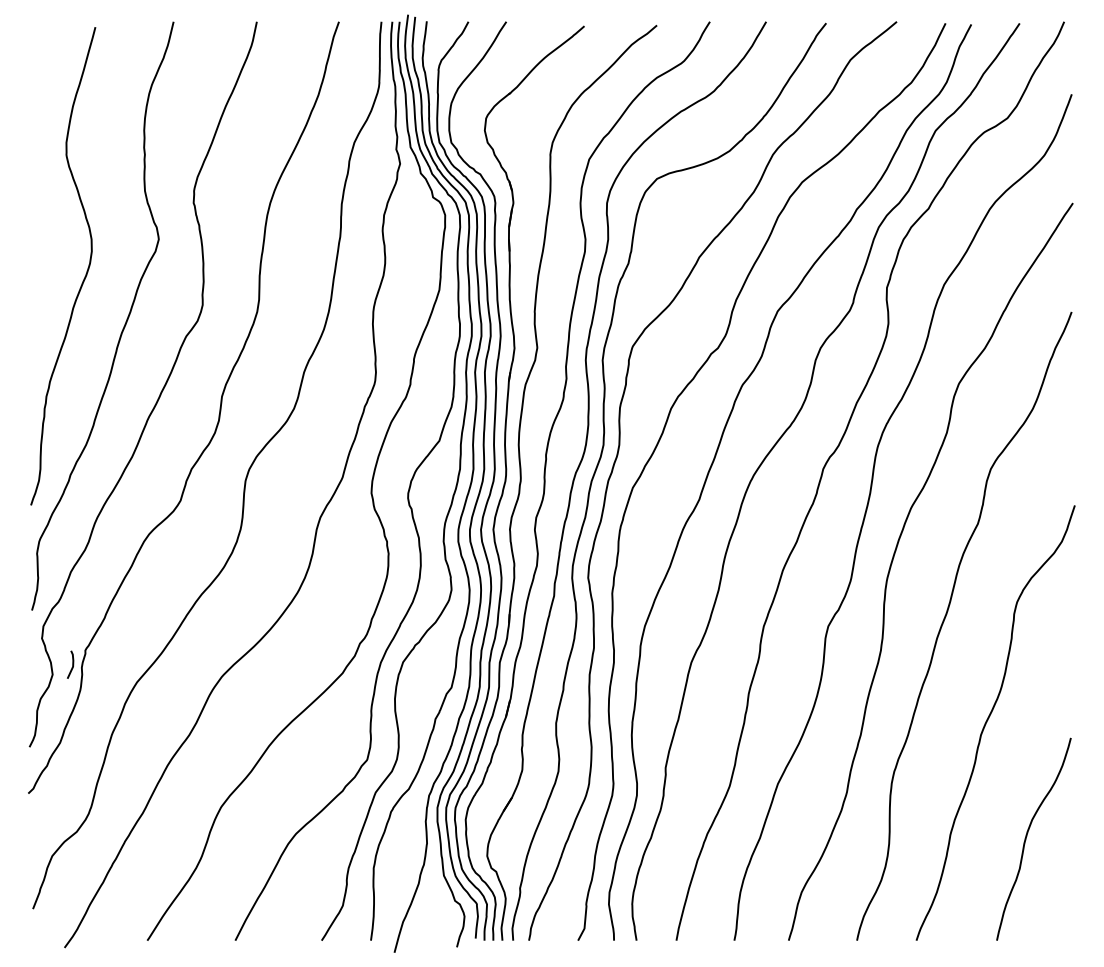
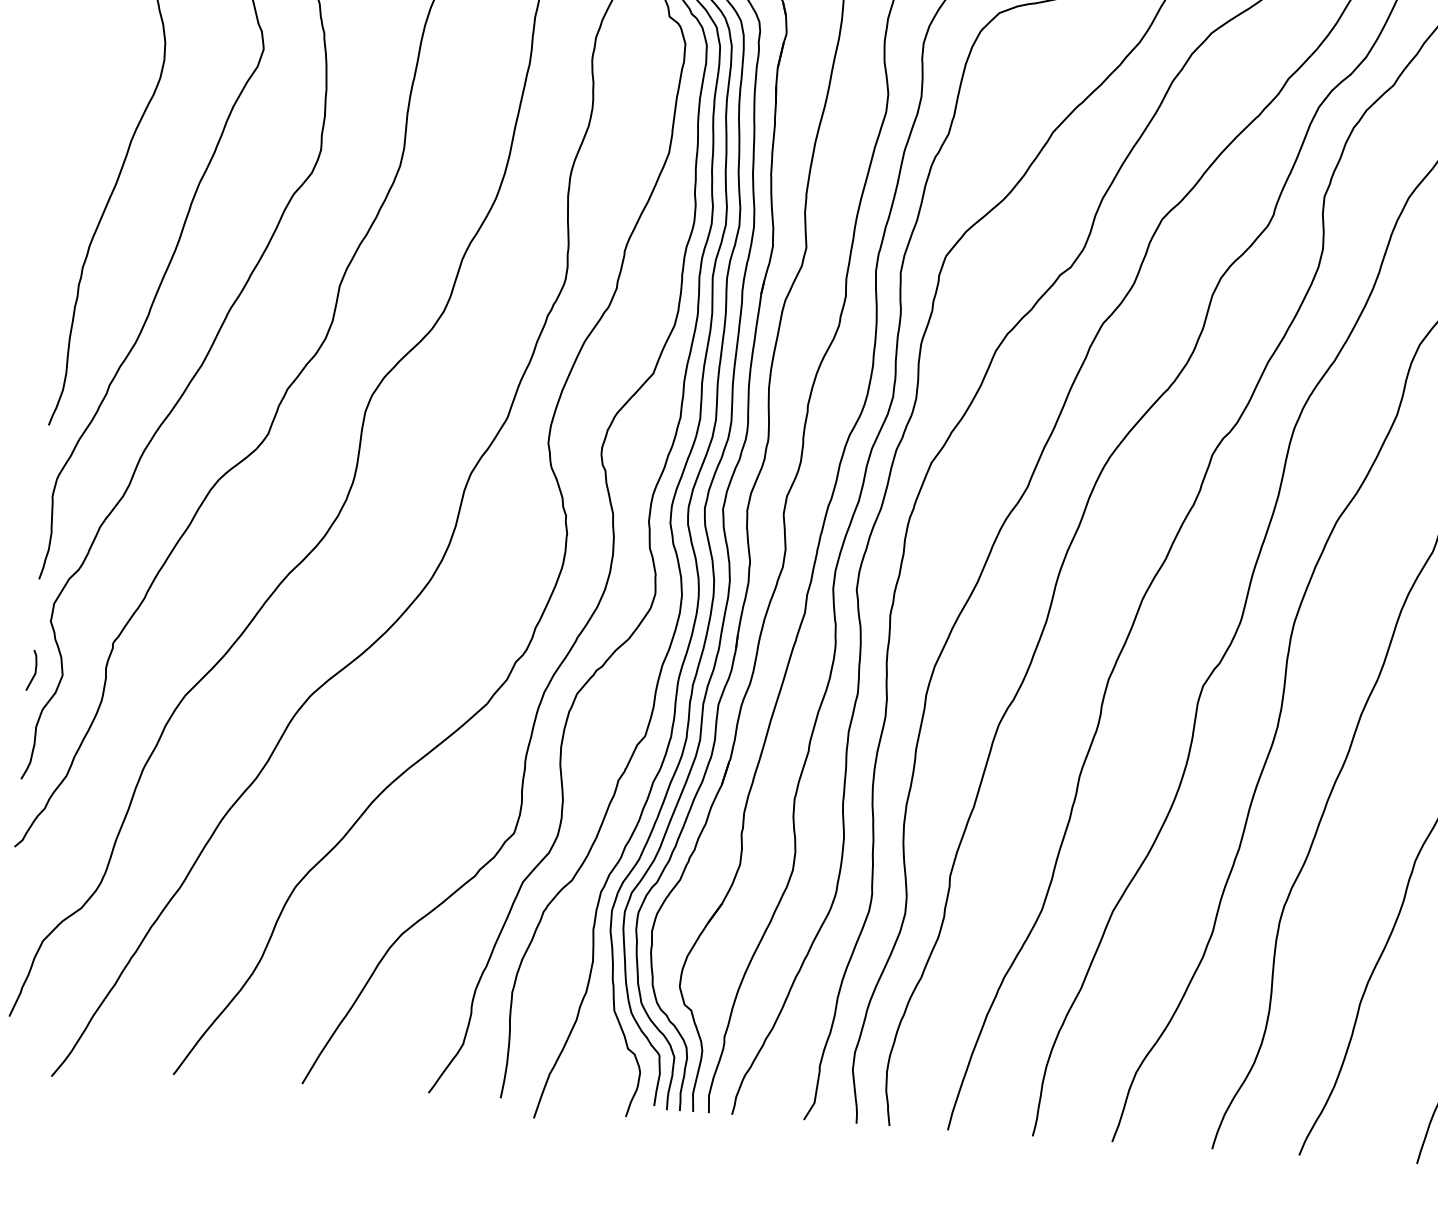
line: (72, 664) -> (34, 670), moved

